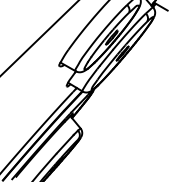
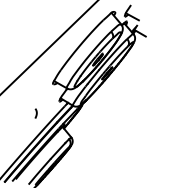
curve: (38, 99) -> (35, 112), added

